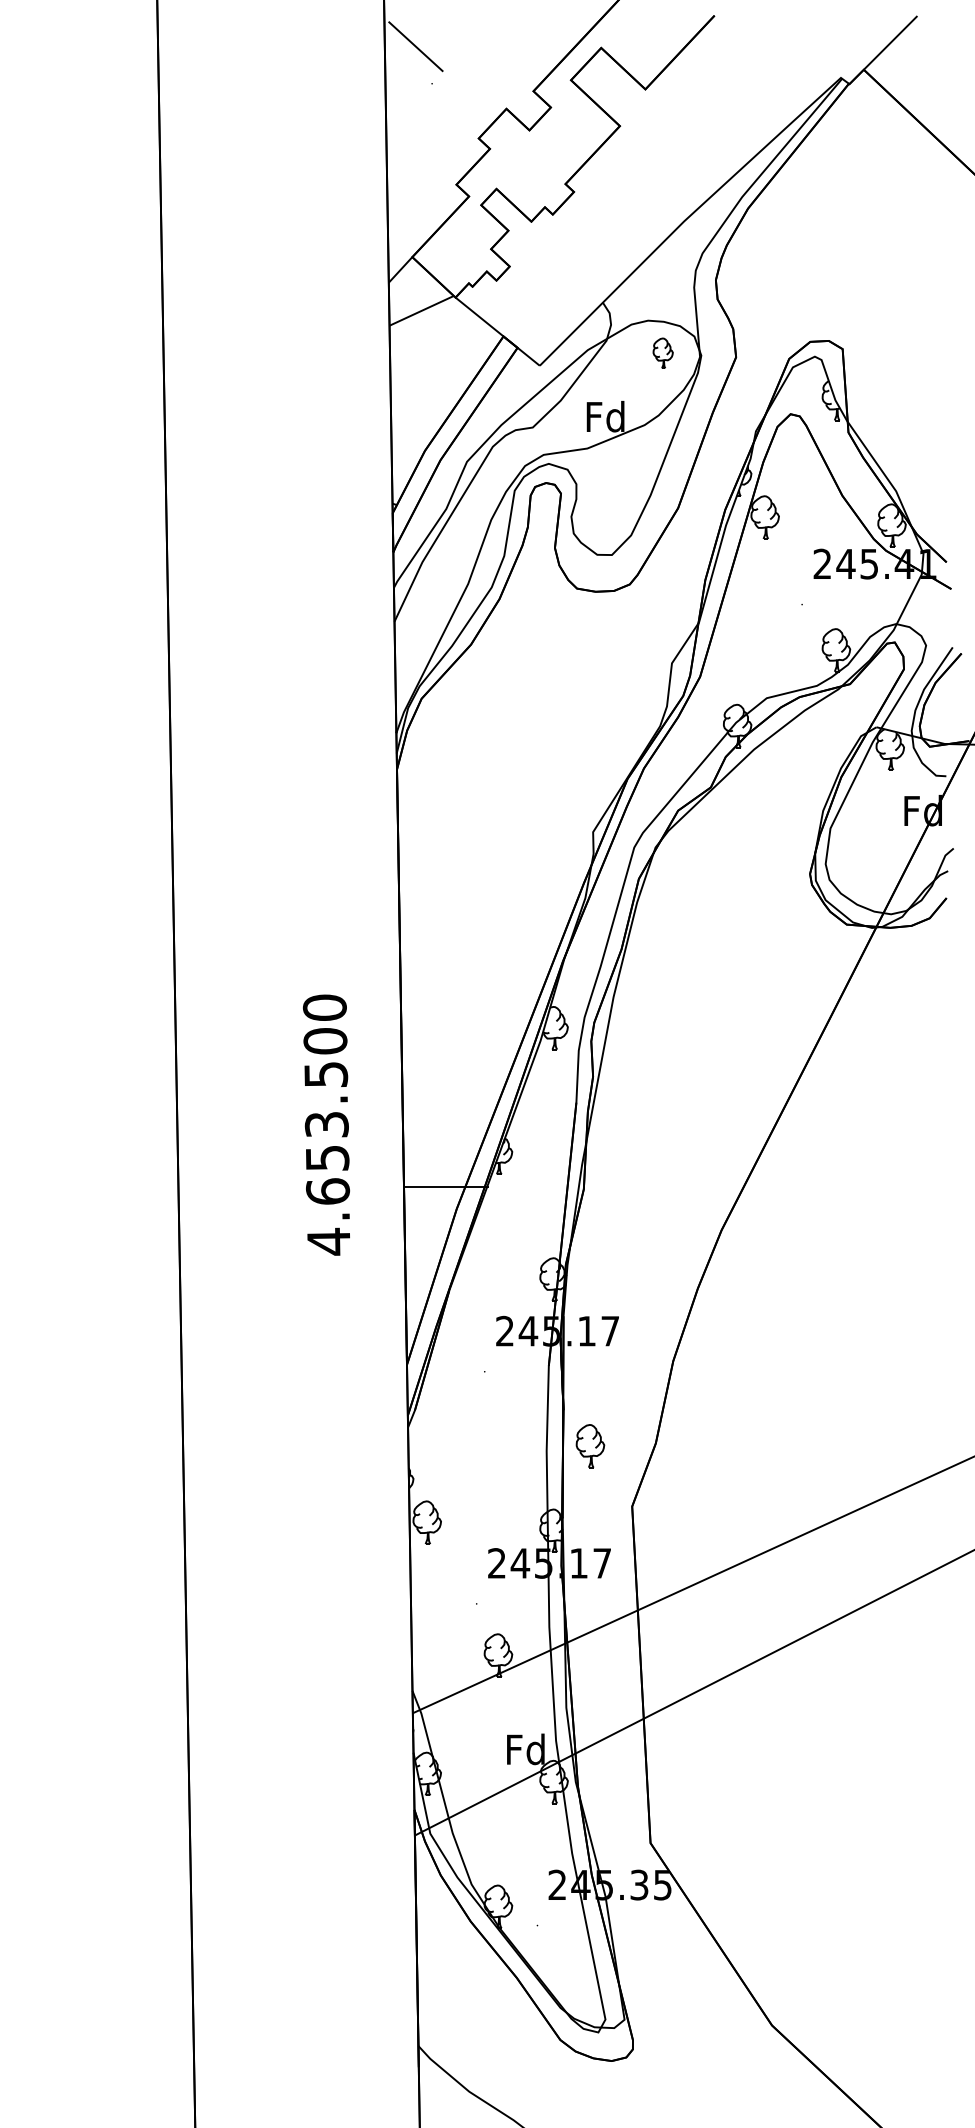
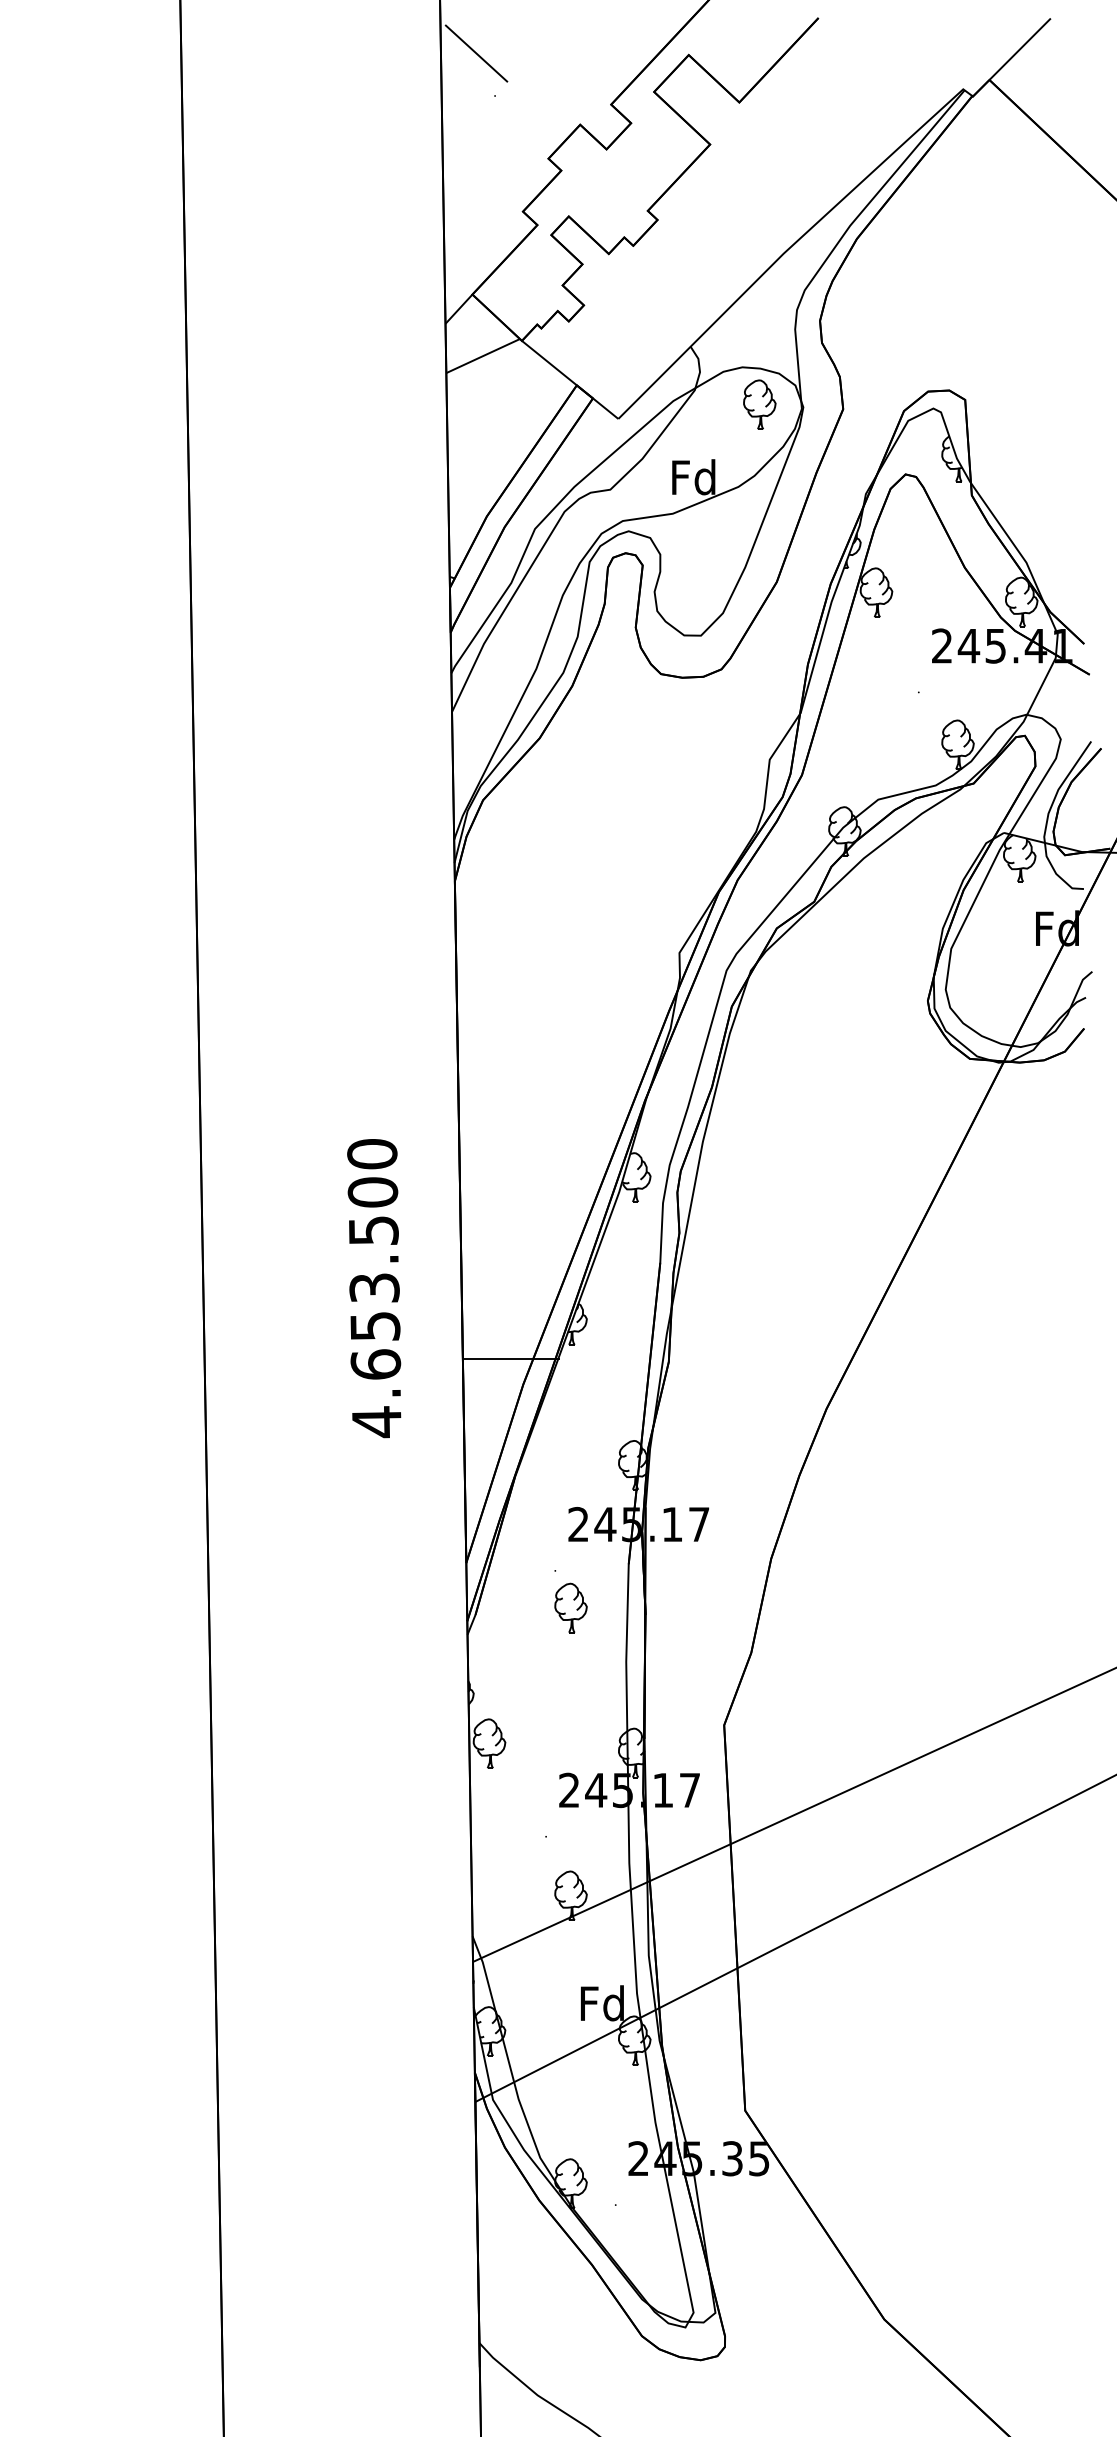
part: (662, 353) -> (758, 404), size x1.43
part: (590, 1446) -> (571, 1608), moved

